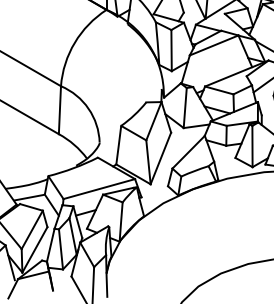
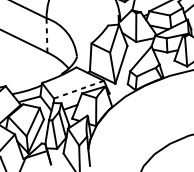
line: (59, 110) -> (46, 35), solid -> dashed
line: (98, 189) -> (78, 90), solid -> dashed

